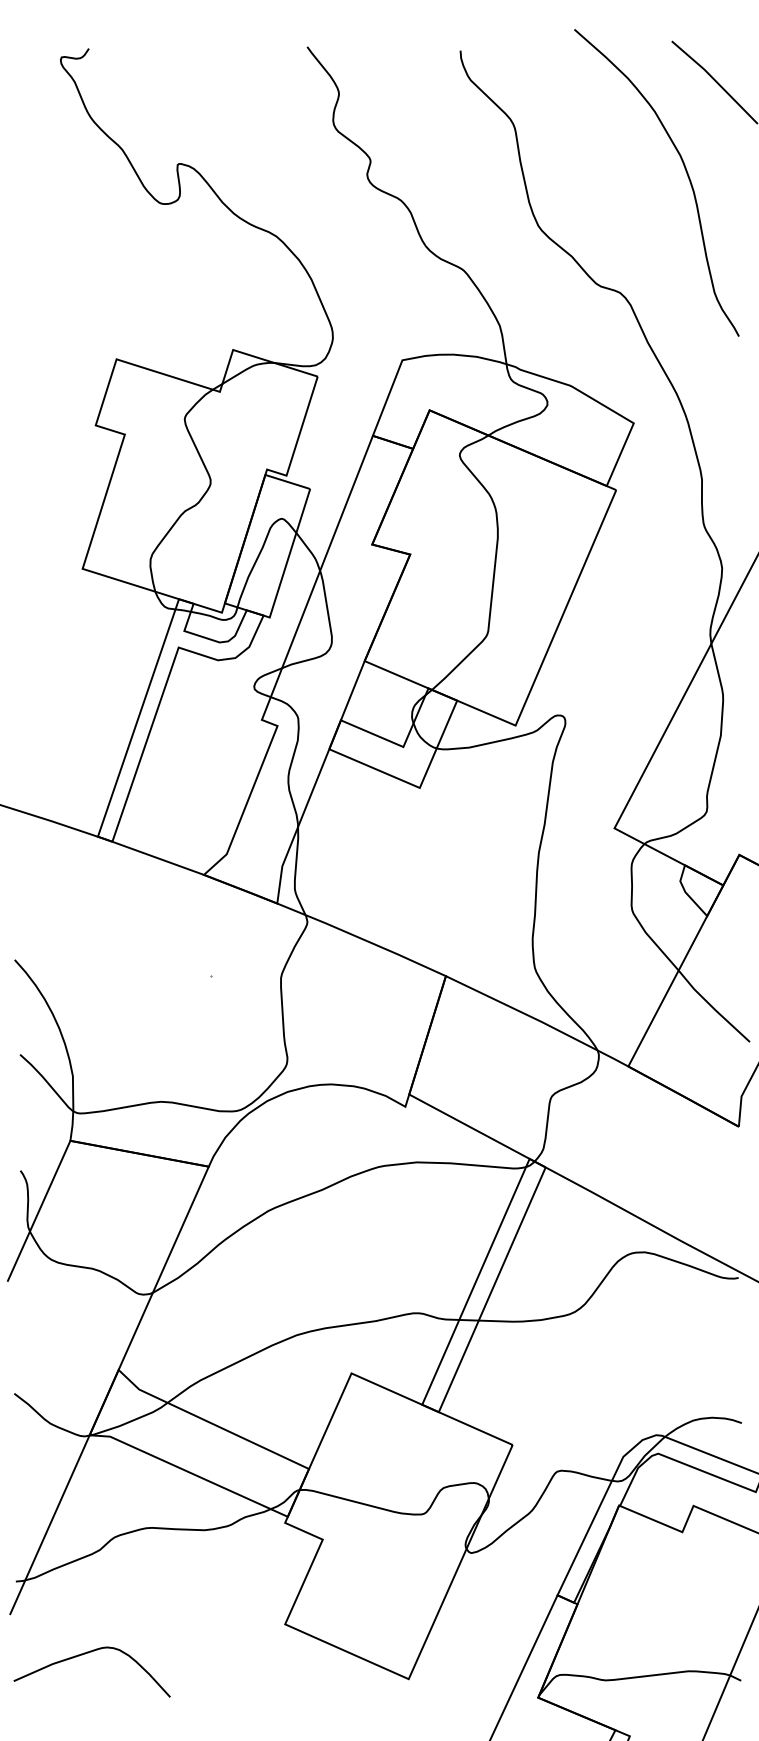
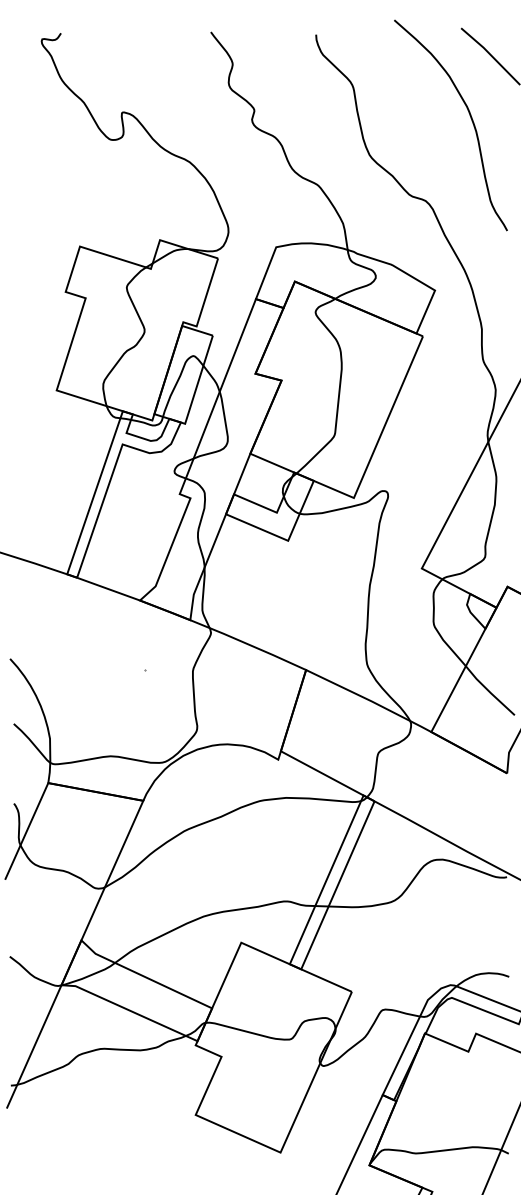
curve: (88, 1654) -> (60, 1135), removed

